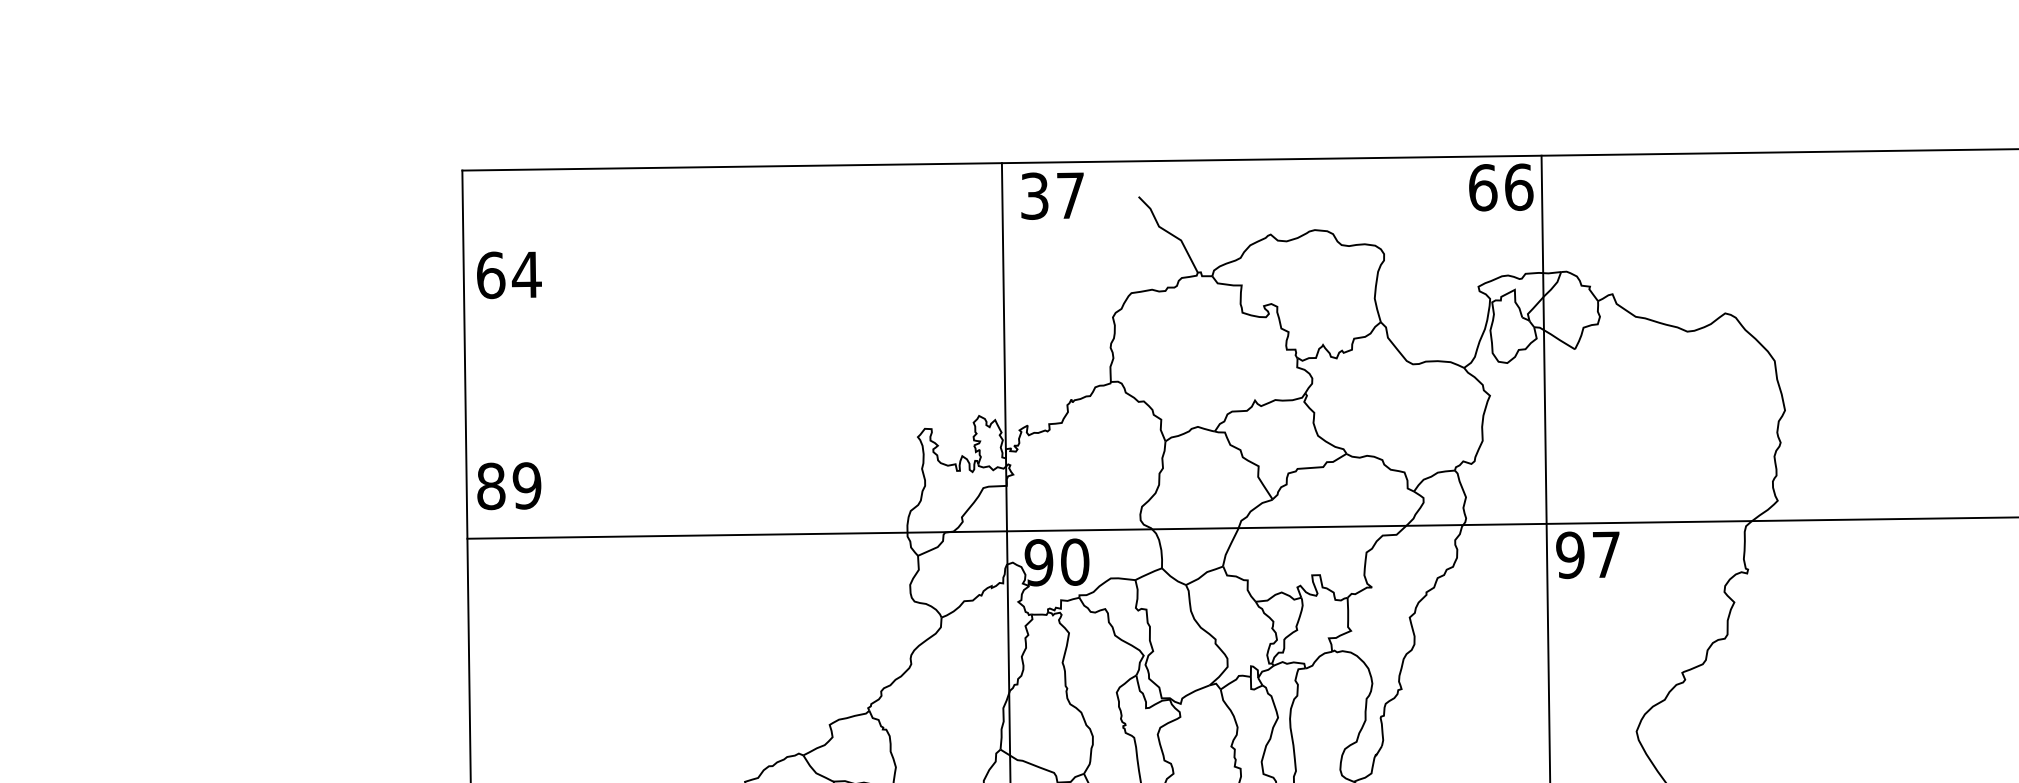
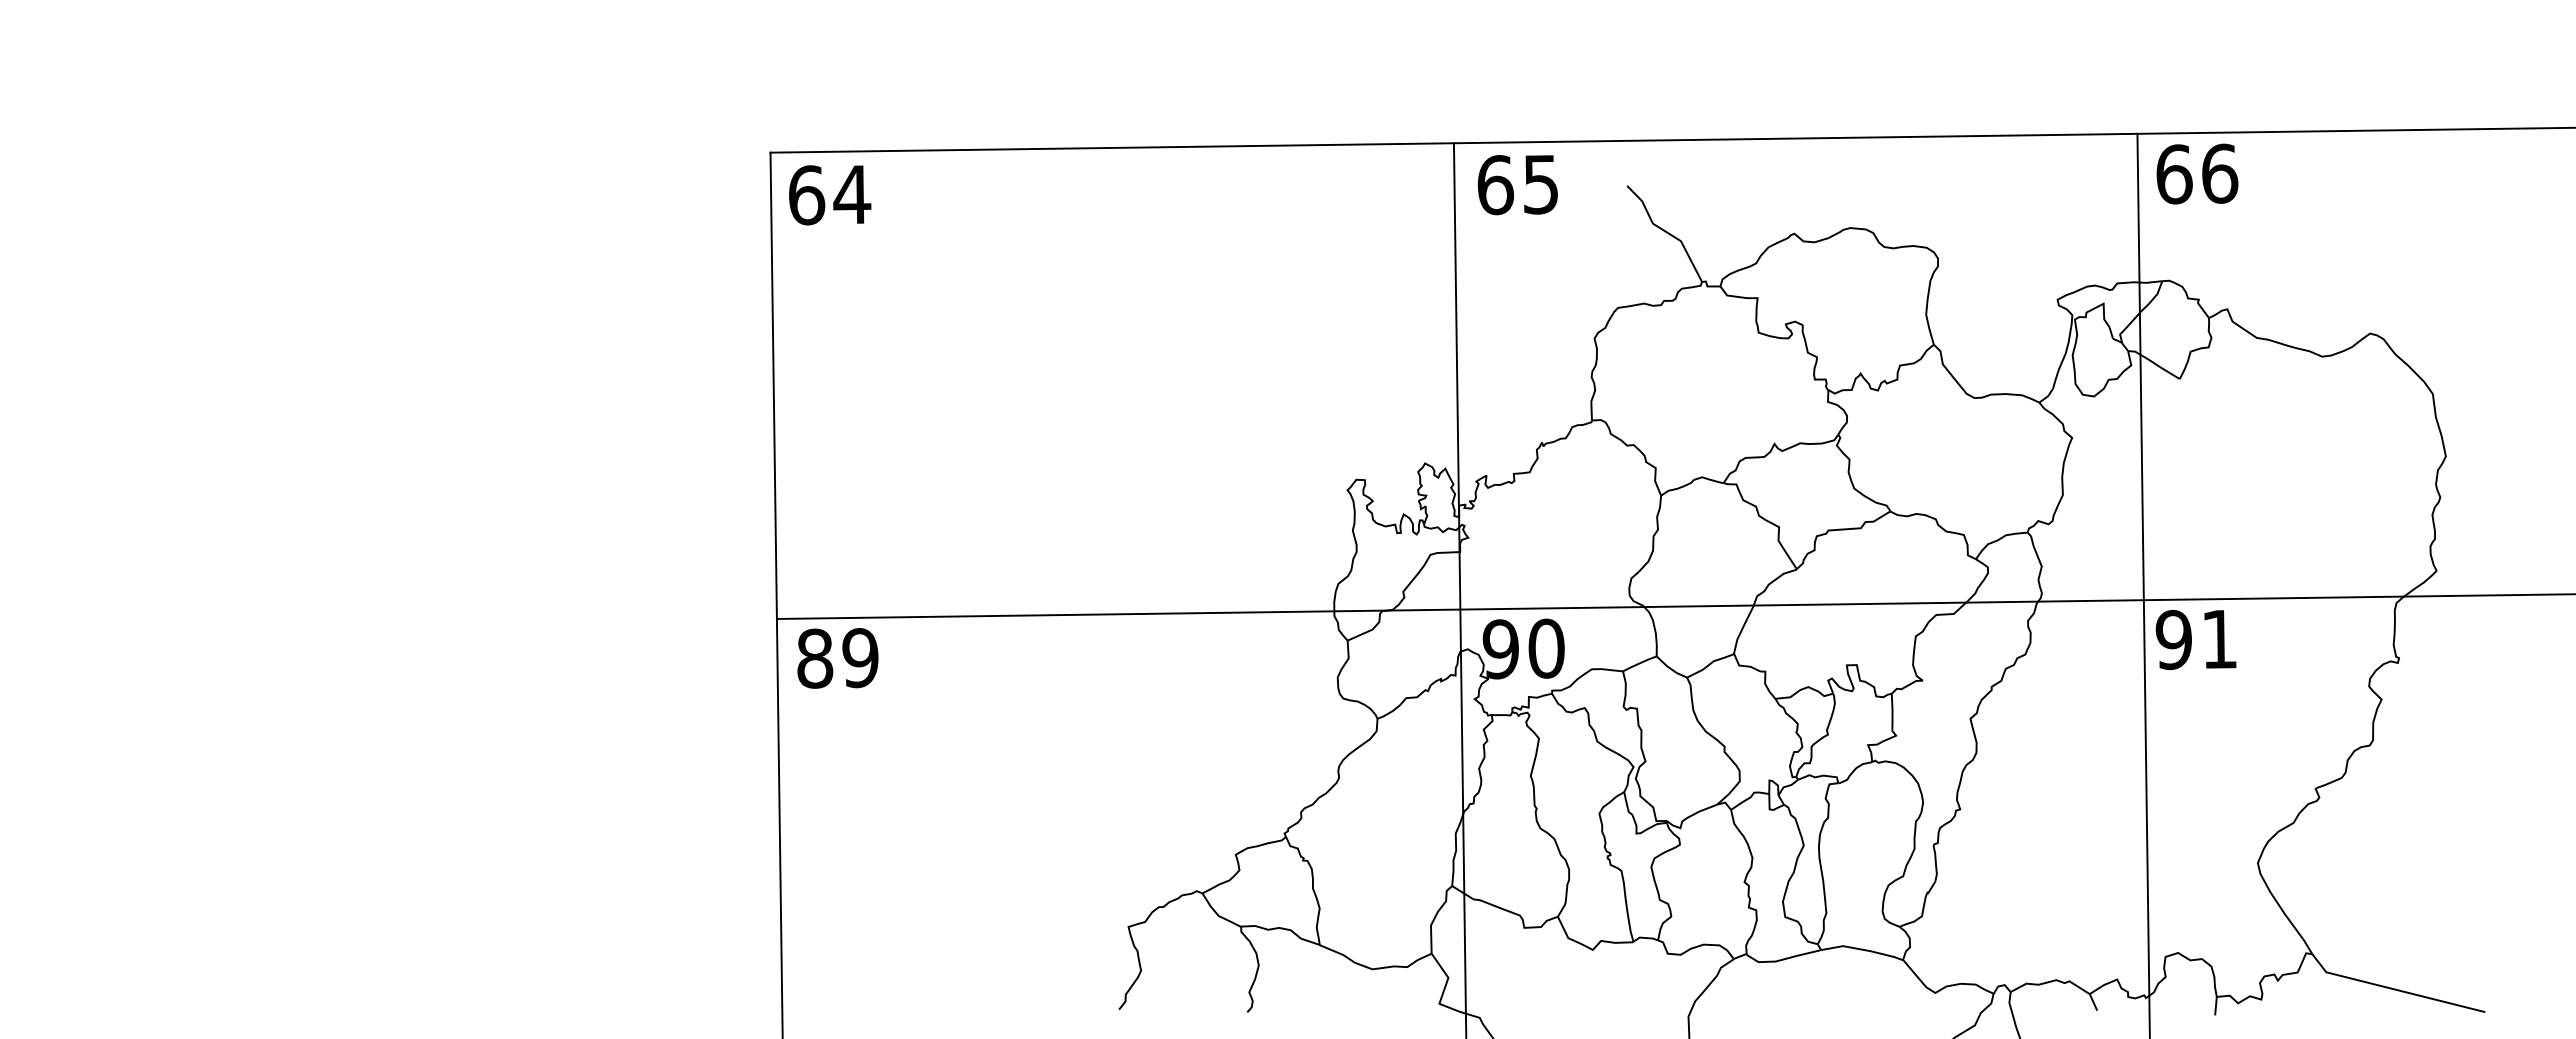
text: (1501, 187) -> (2197, 173), moved
text: (1052, 196) -> (1517, 185), 37 -> 65
text: (509, 275) -> (830, 195), moved
text: (508, 486) -> (837, 658), moved
text: (1606, 554) -> (2219, 639), 97 -> 91

